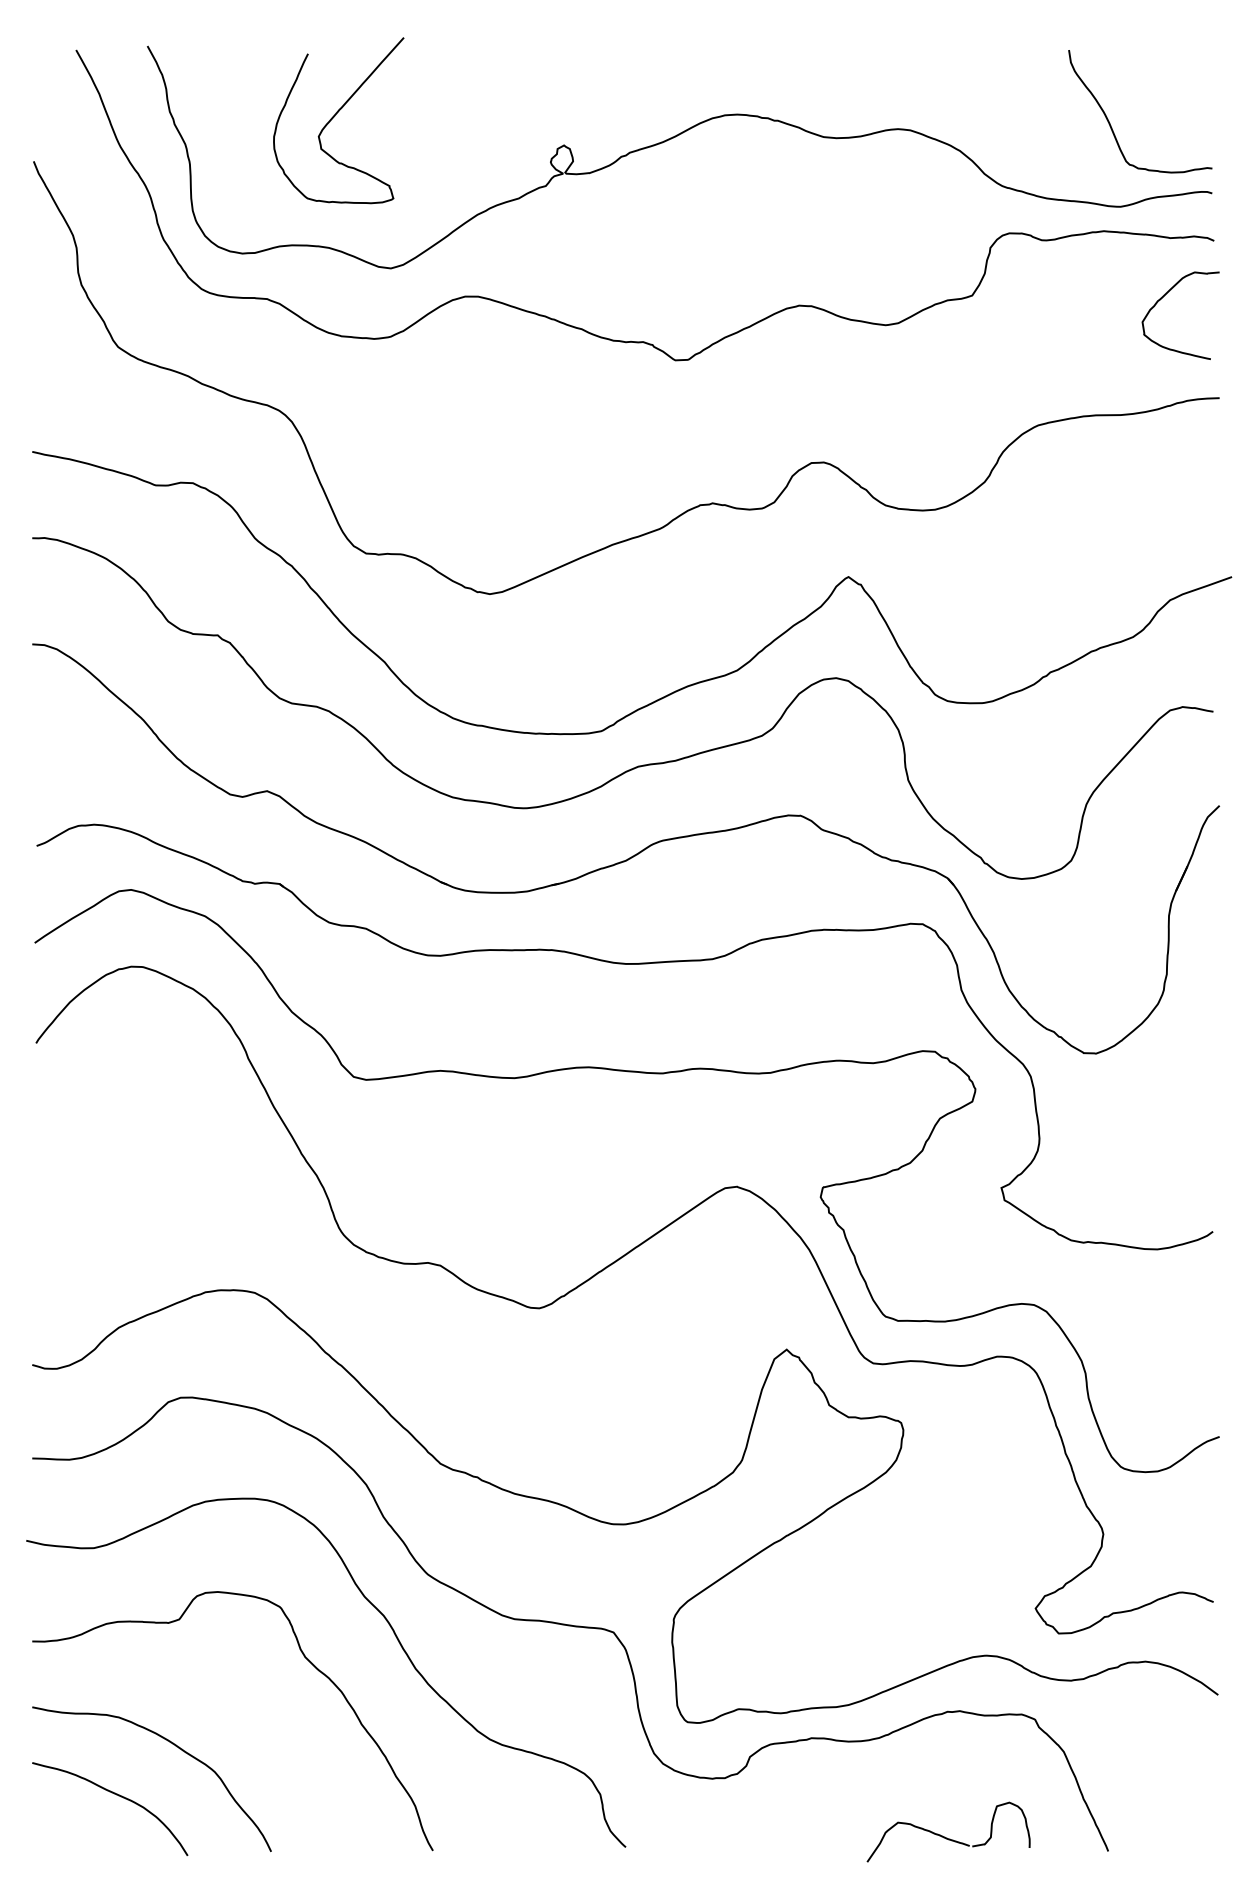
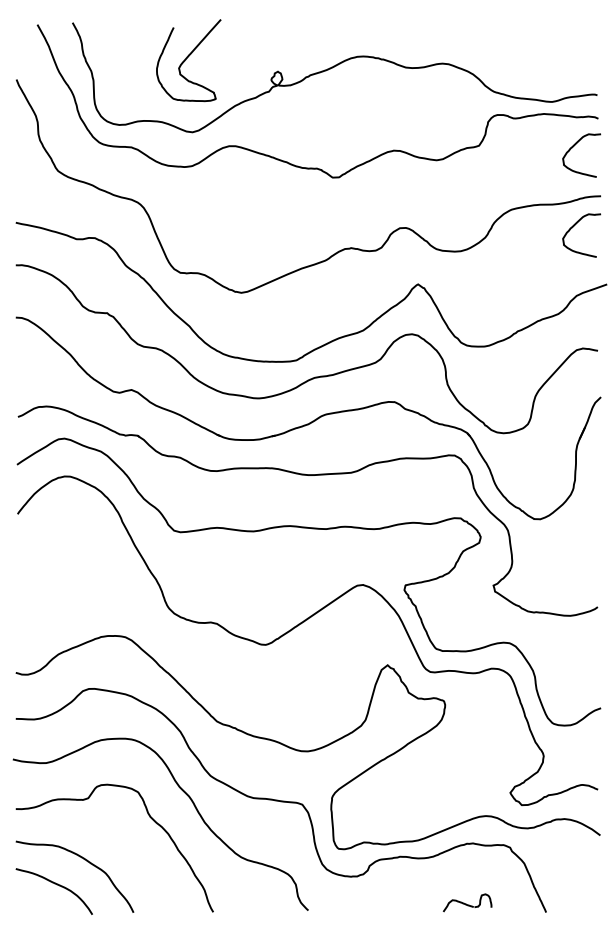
curve: (335, 116) -> (187, 58), moved
curve: (1110, 120) -> (547, 59), removed
curve: (1163, 461) -> (573, 227), added
part: (948, 1830) -> (467, 902), size x0.6

